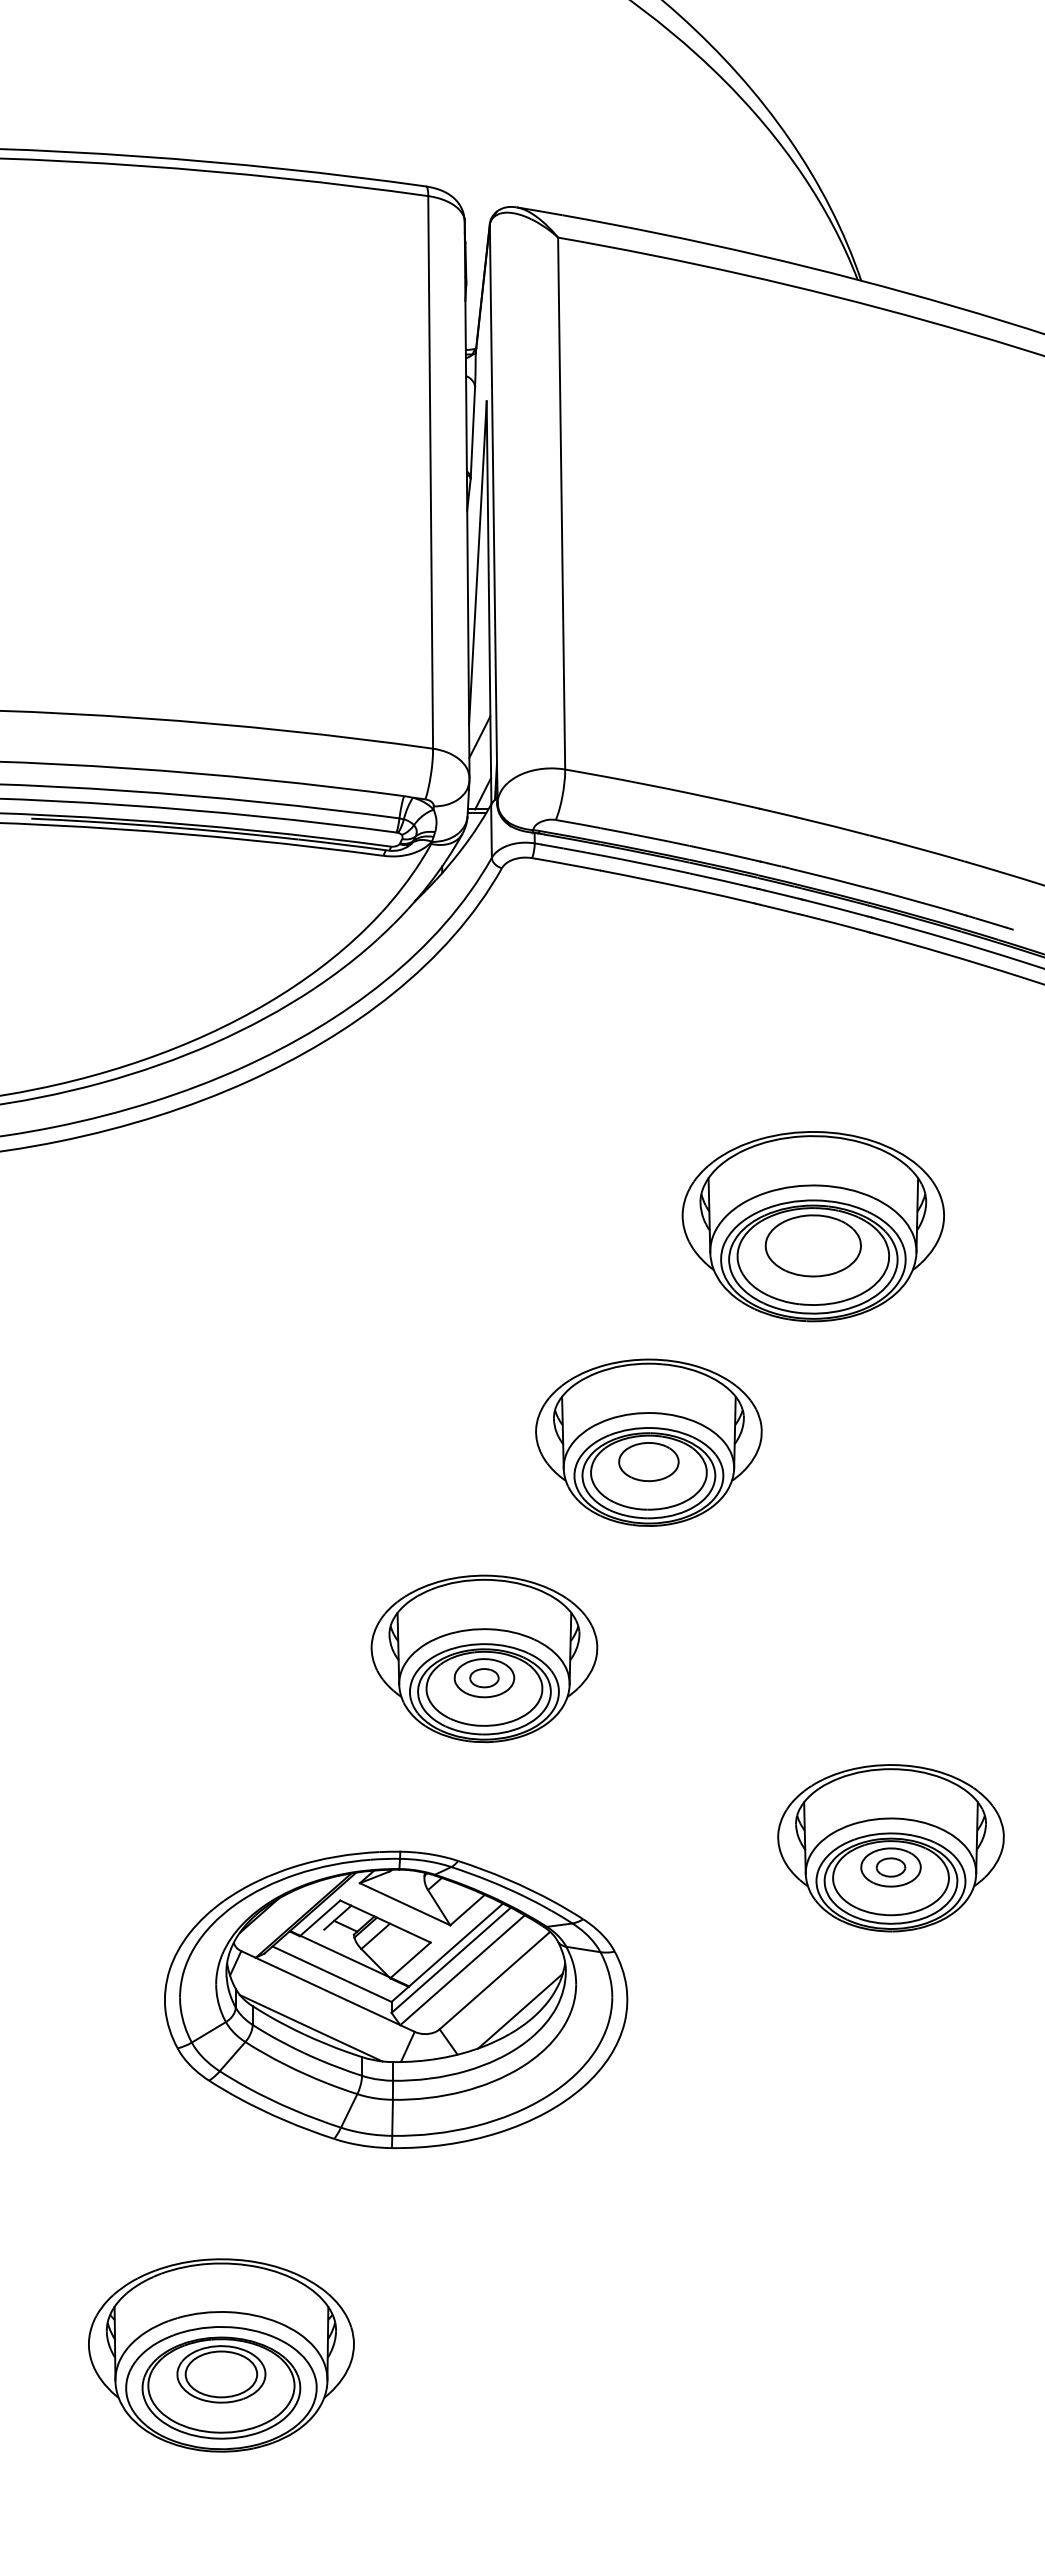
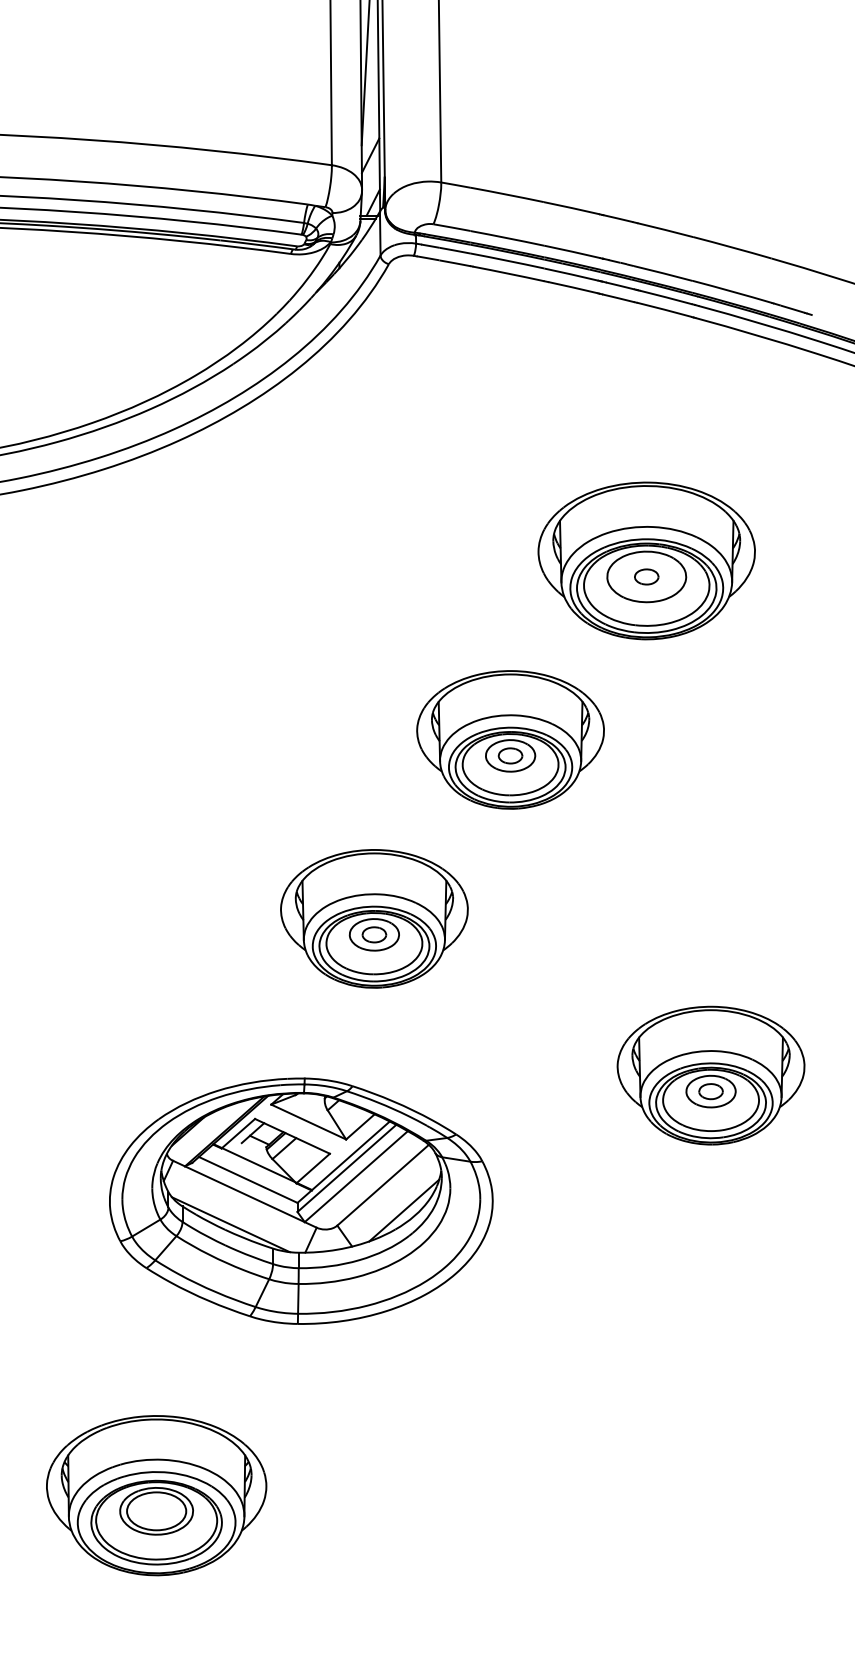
part: (813, 1245) -> (646, 576), added
part: (648, 1462) -> (510, 756), added

